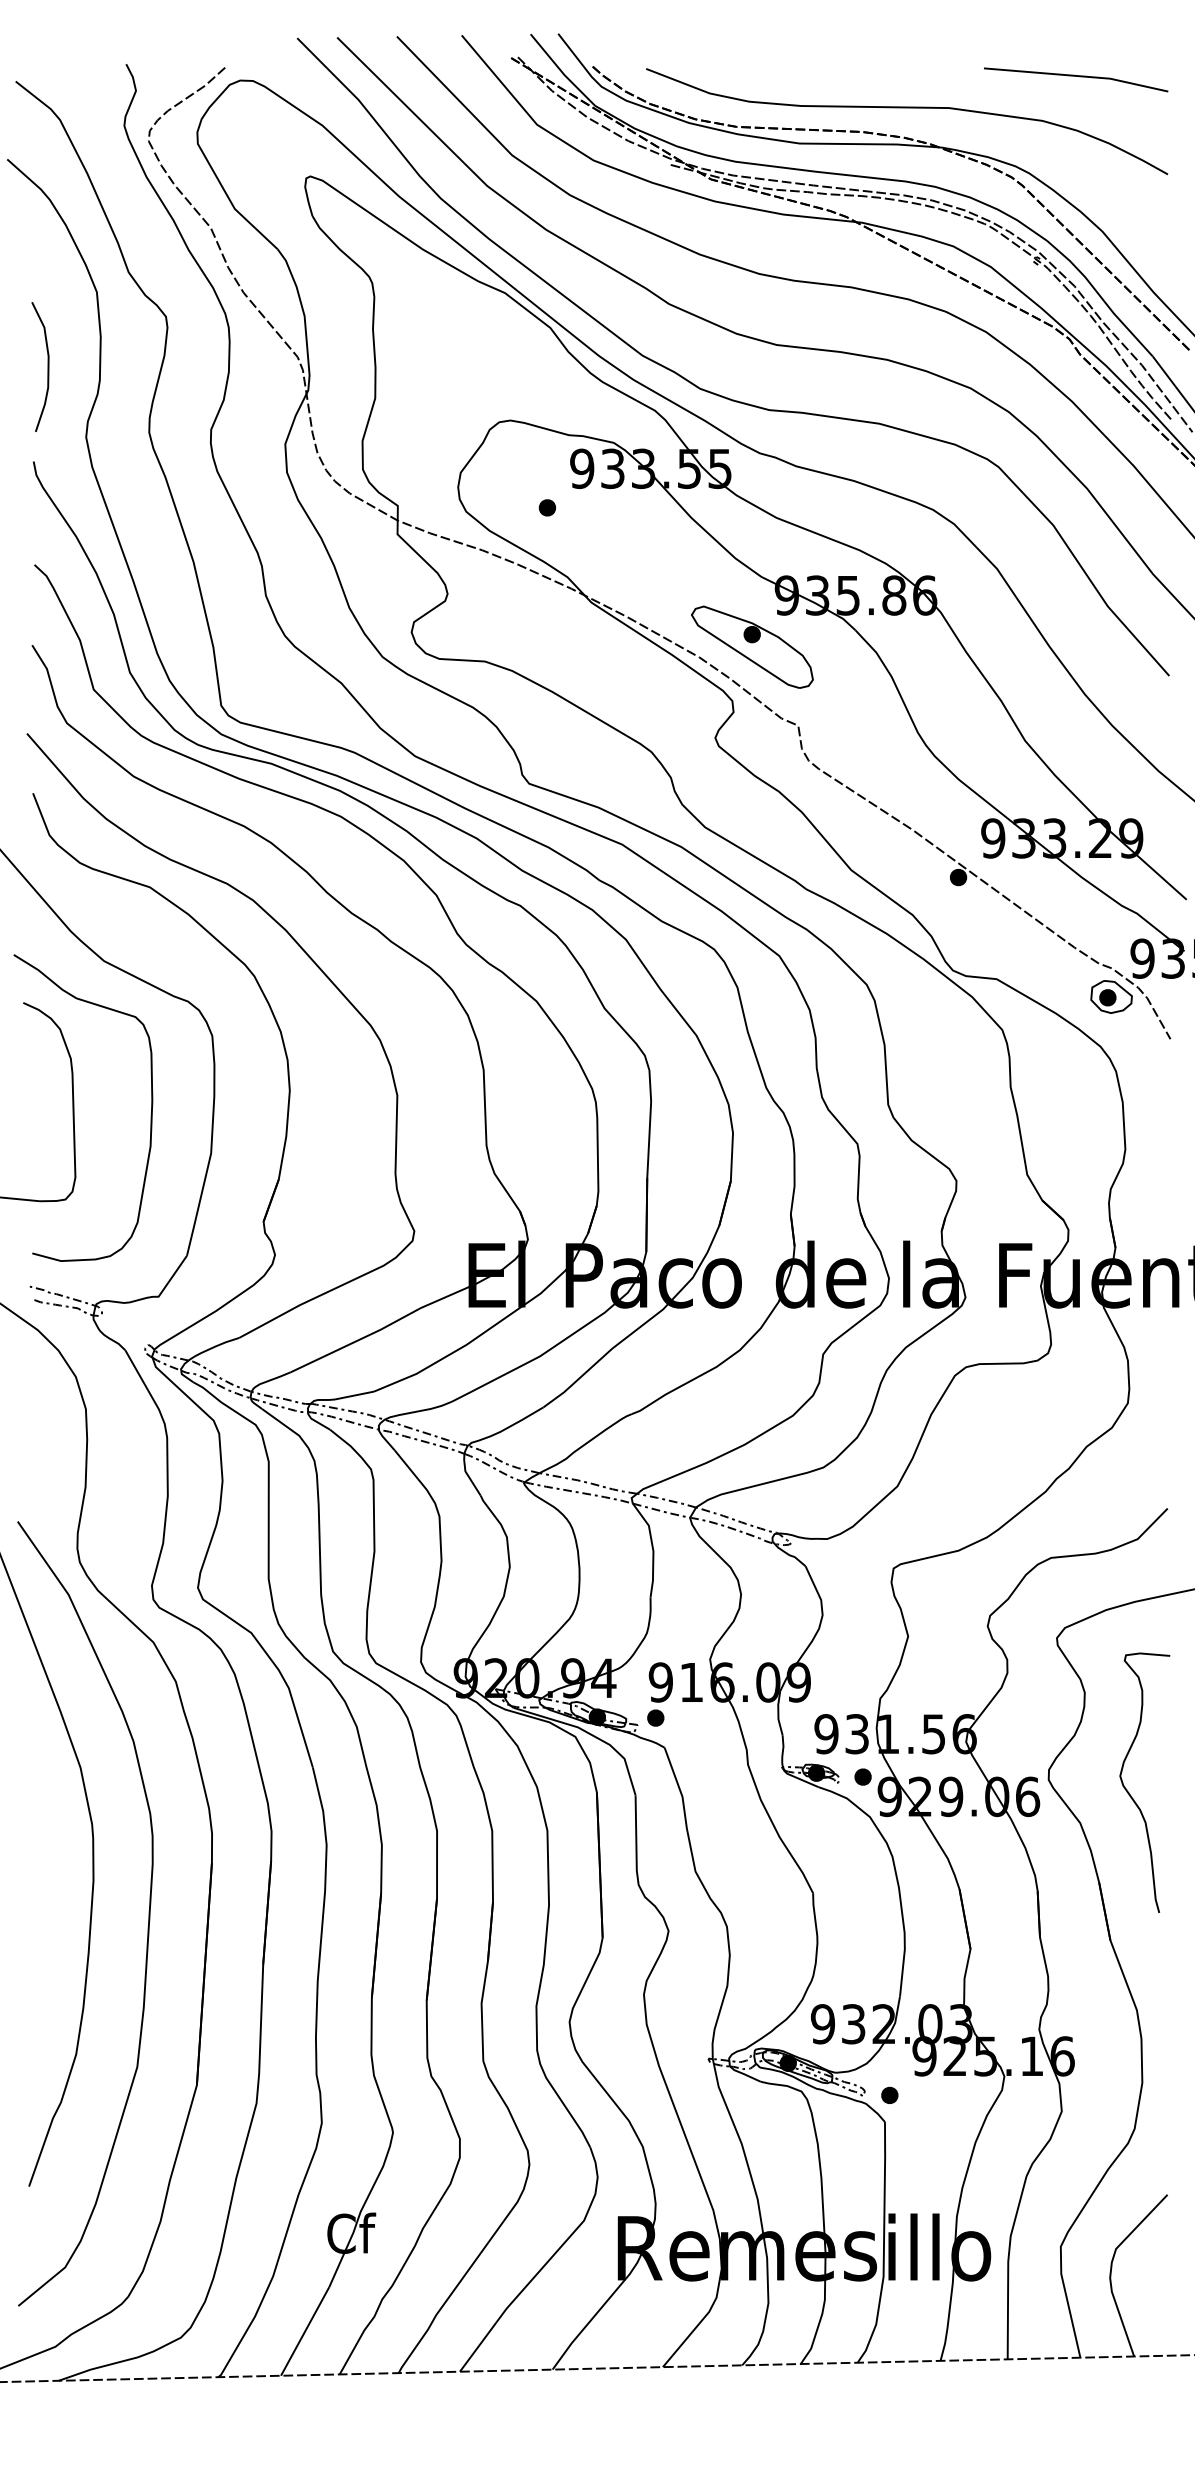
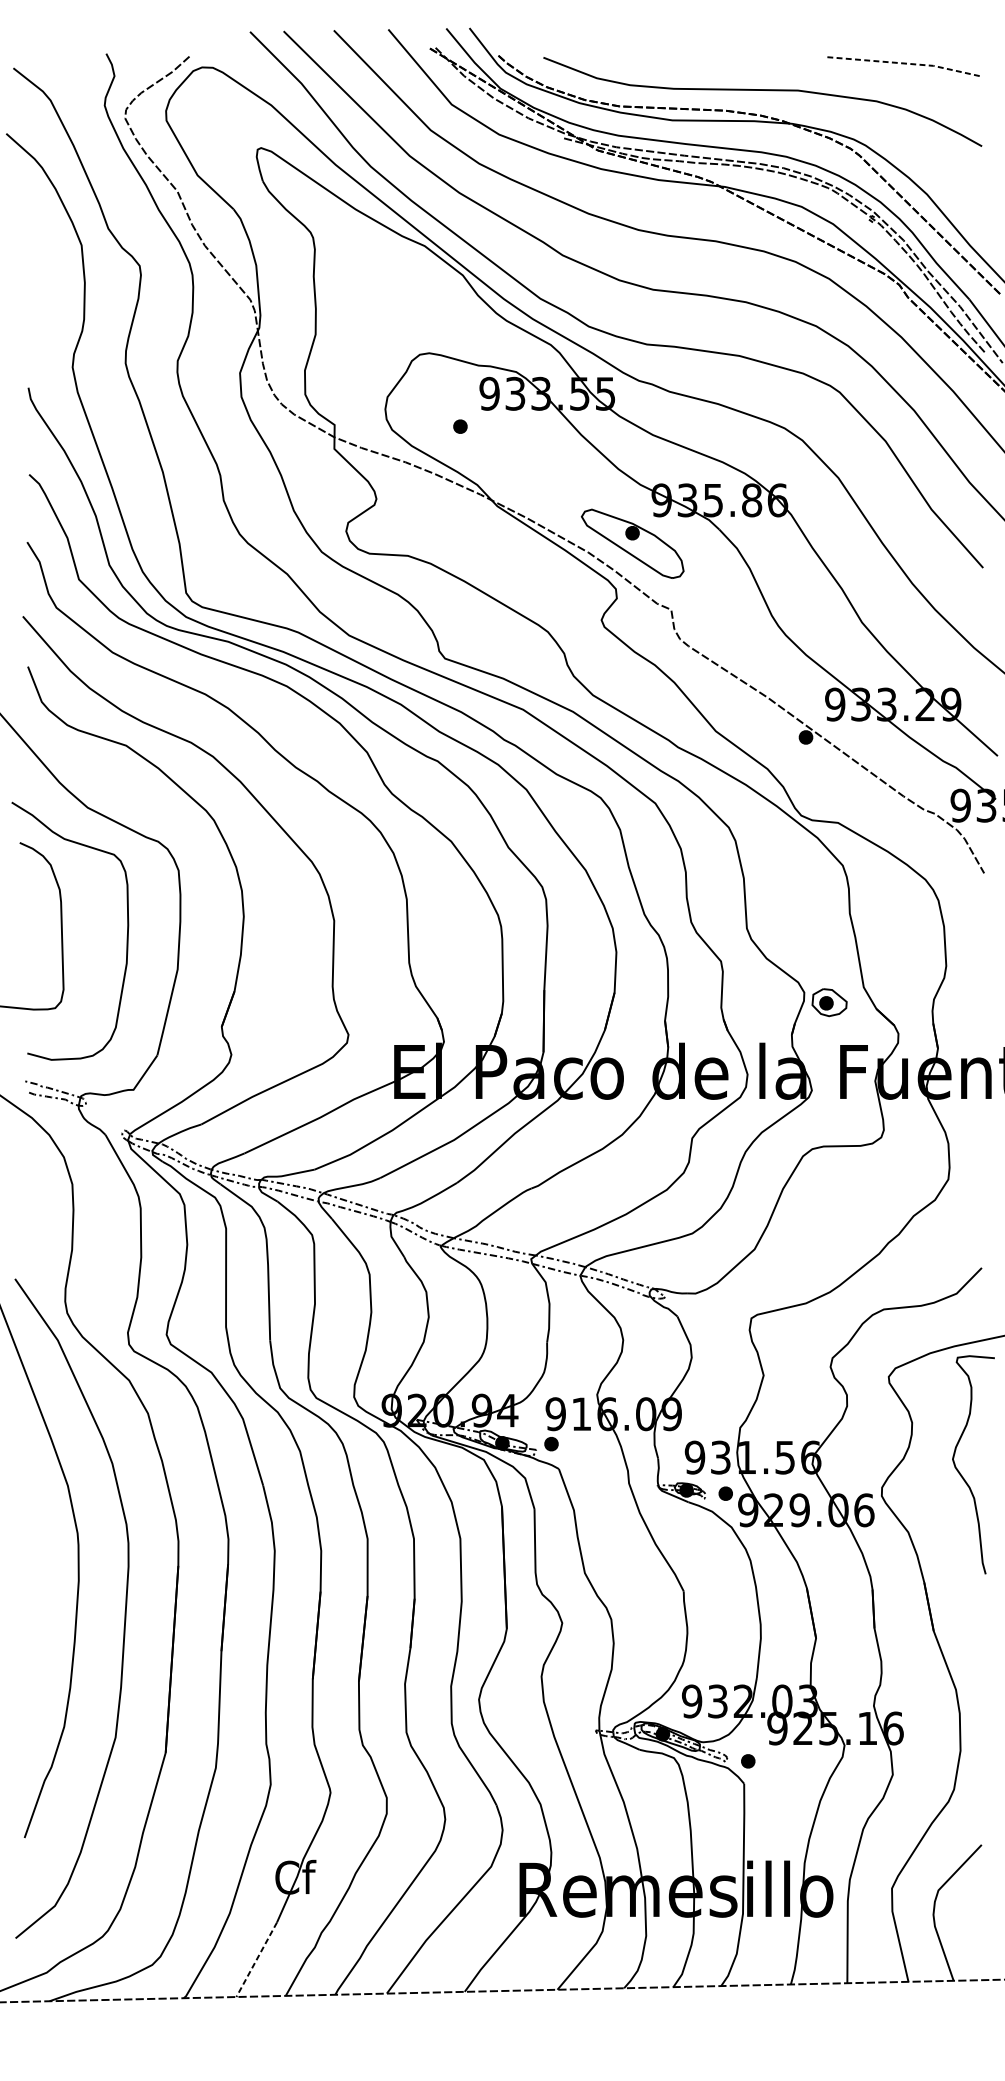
line: (1077, 76) -> (906, 64), solid -> dashed
curve: (47, 366) -> (40, 307), removed
part: (1111, 996) -> (829, 1002), moved
curve: (1129, 1792) -> (960, 1473), moved
line: (304, 2331) -> (256, 1959), solid -> dashed

